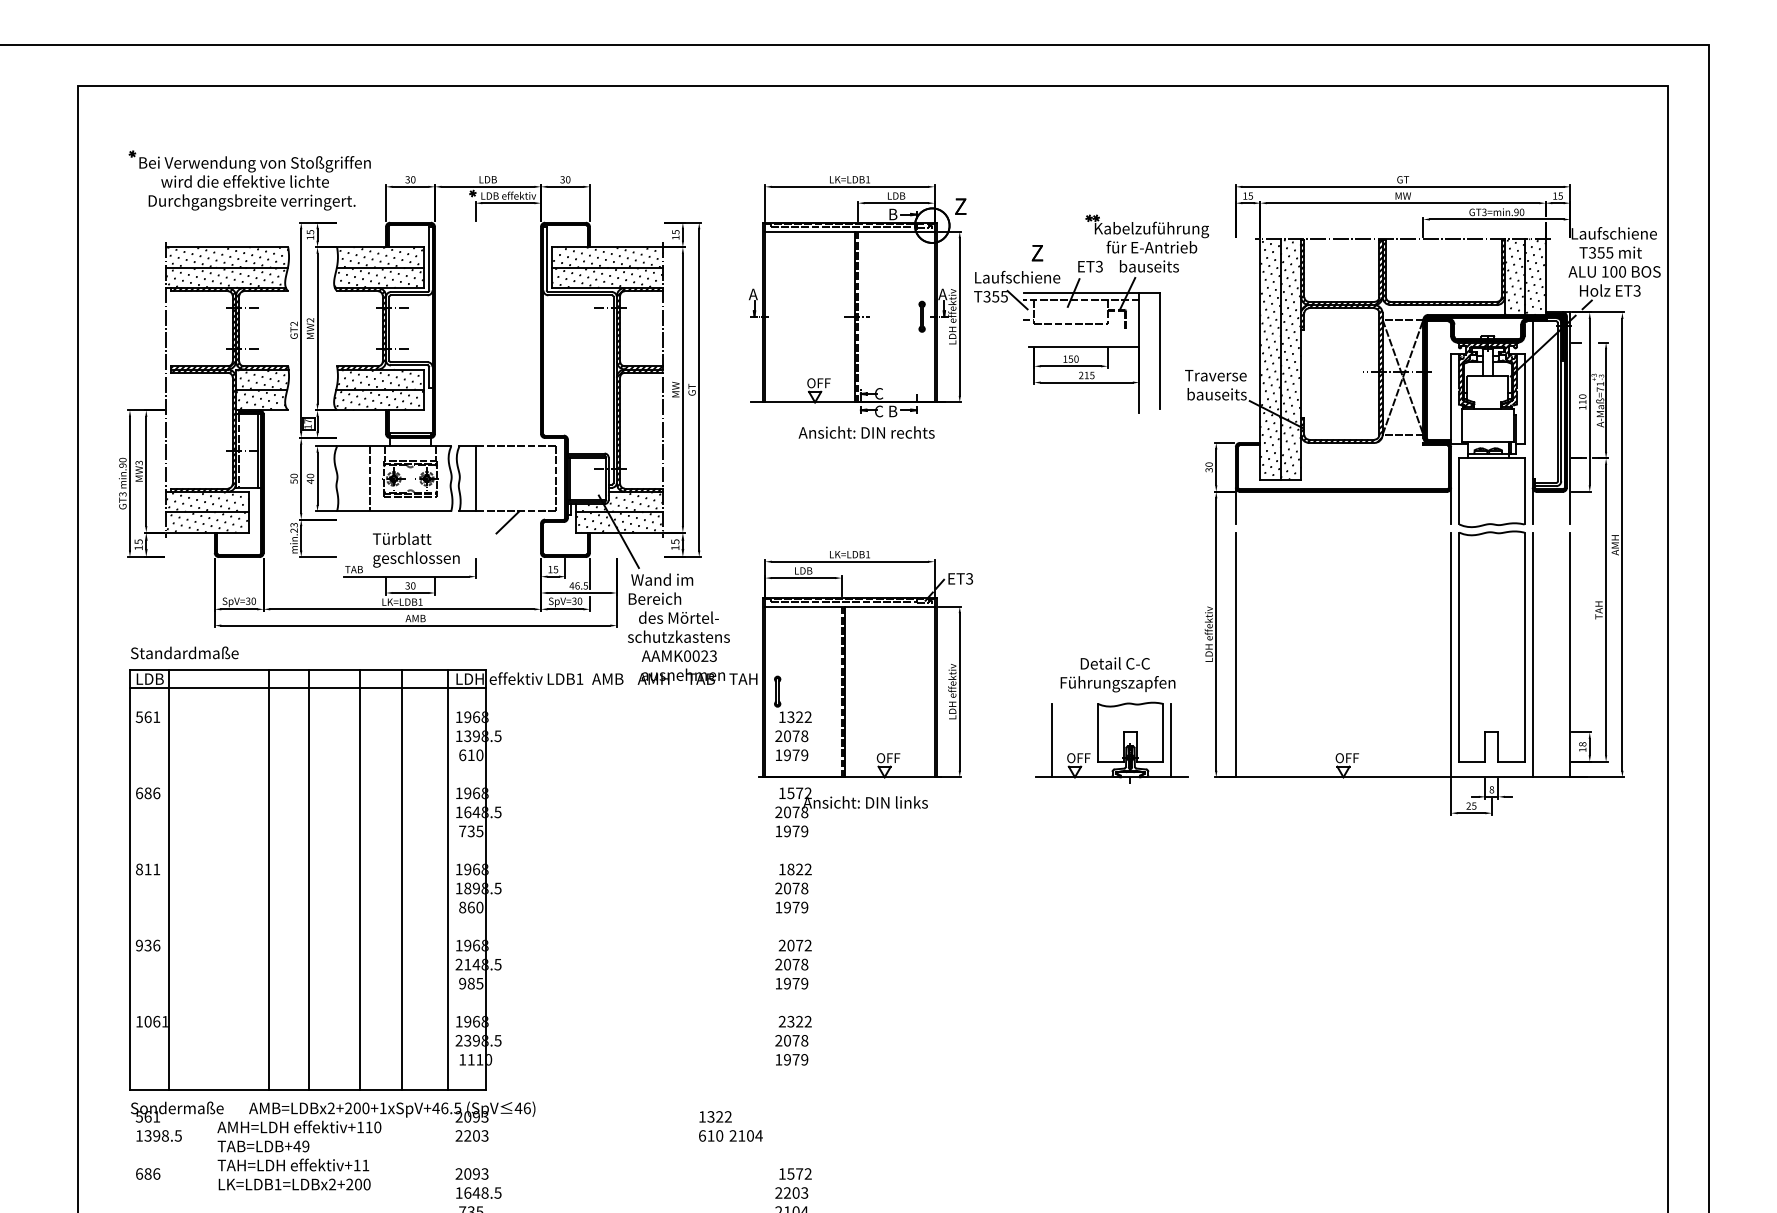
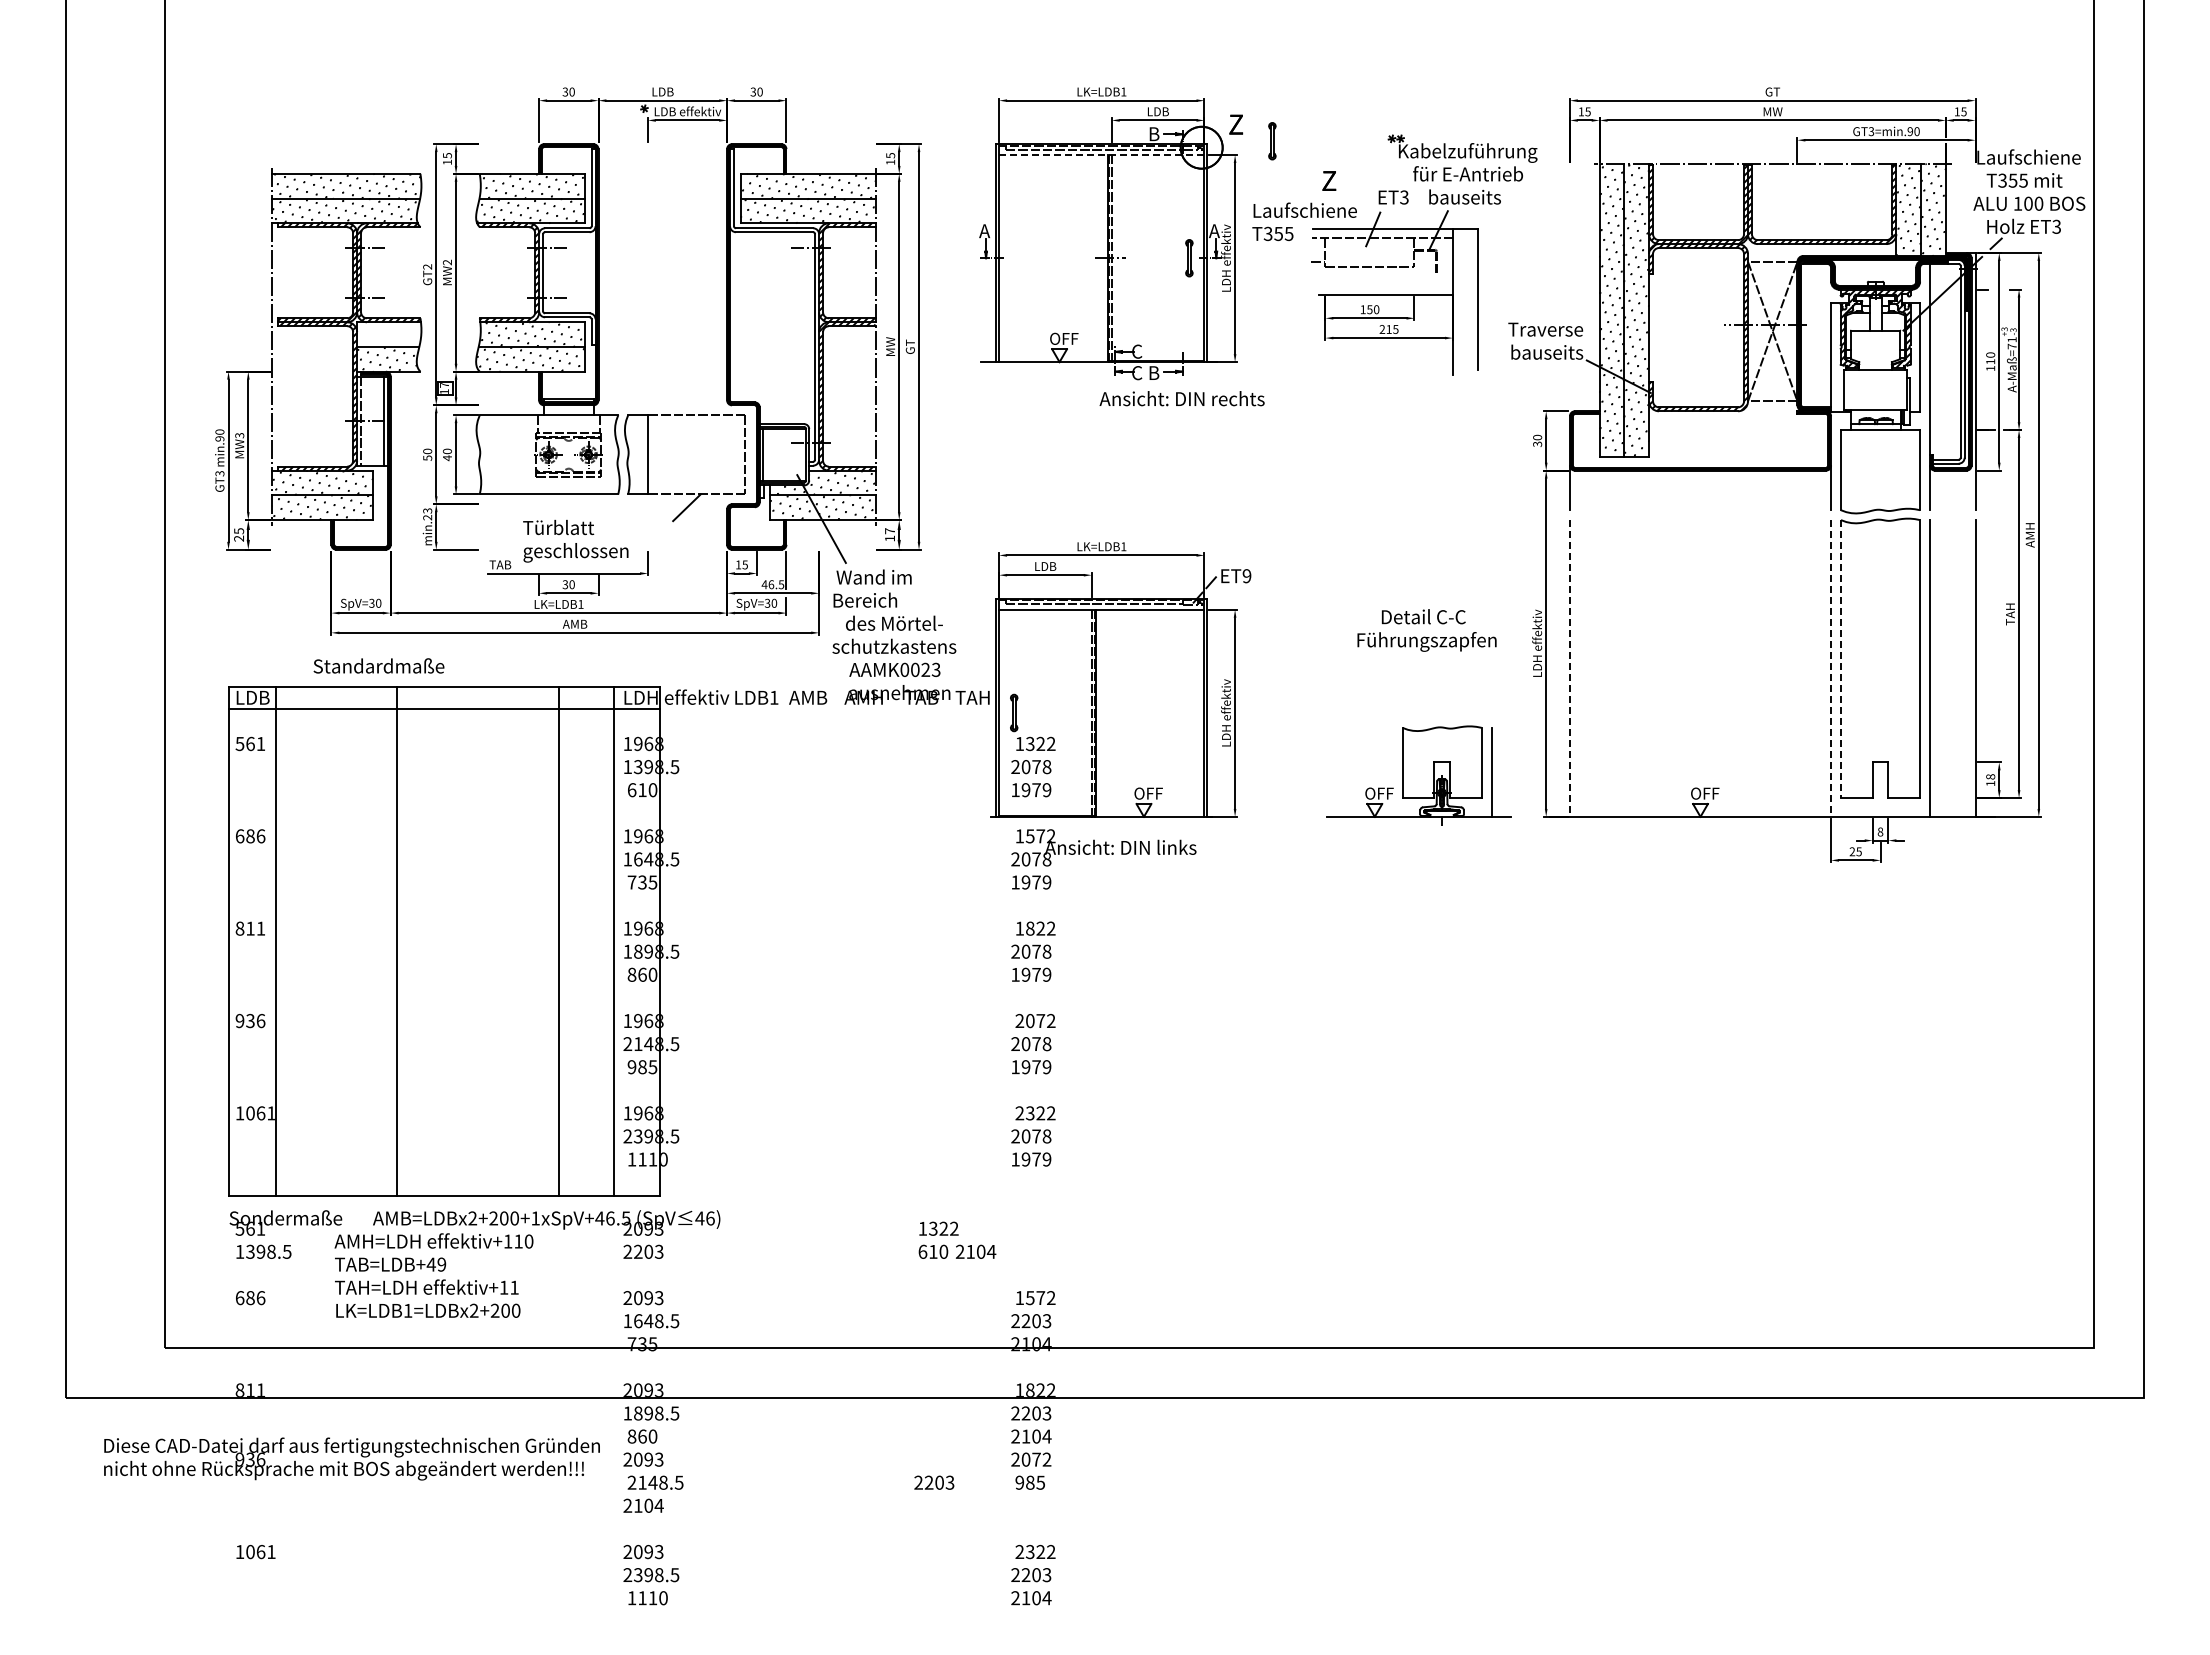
part: (249, 180) -> (373, 92), removed
part: (990, 220) -> (1272, 141), added
line: (849, 232) -> (1101, 155), solid -> dashed
line: (1017, 299) -> (1305, 237), removed
hatch: (261, 379) -> (388, 334), removed
text: (866, 432) -> (1181, 398), moved
line: (369, 478) -> (519, 454), removed
text: (675, 542) -> (890, 531), 15 -> 17
text: (138, 547) -> (238, 538), 15 -> 25
text: (969, 579) -> (1246, 576), ET3 -> ET9
line: (1458, 647) -> (1840, 659), solid -> dashed
text: (184, 652) -> (378, 665), moved
line: (1235, 654) -> (1569, 668), solid -> dashed
line: (1451, 654) -> (1831, 668), solid -> dashed
text: (1117, 674) -> (1426, 630), moved
line: (1052, 739) -> (1347, 771), removed
line: (309, 880) -> (446, 941), removed
line: (359, 880) -> (507, 941), removed

